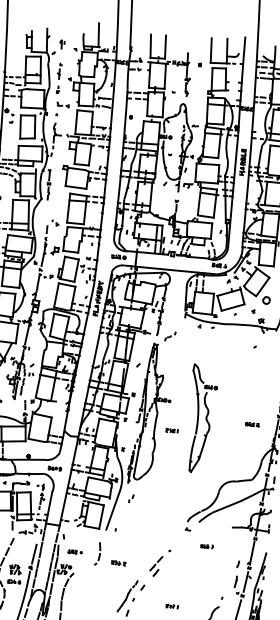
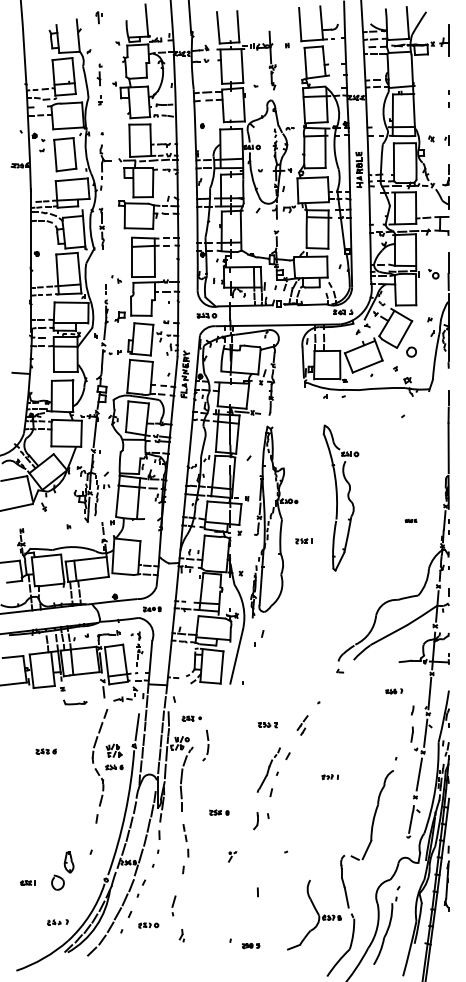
part: (61, 44) -> (98, 17), moved
part: (63, 104) -> (109, 119), removed
part: (170, 336) -> (287, 414), removed
part: (200, 418) -> (340, 497), moved
part: (252, 424) -> (410, 520), size x0.6
part: (131, 498) -> (259, 637), size x1.6
part: (207, 546) -> (394, 691), moved
part: (97, 553) -> (205, 745), moved
part: (118, 563) -> (267, 725), moved
part: (155, 566) -> (302, 725), size x0.7

